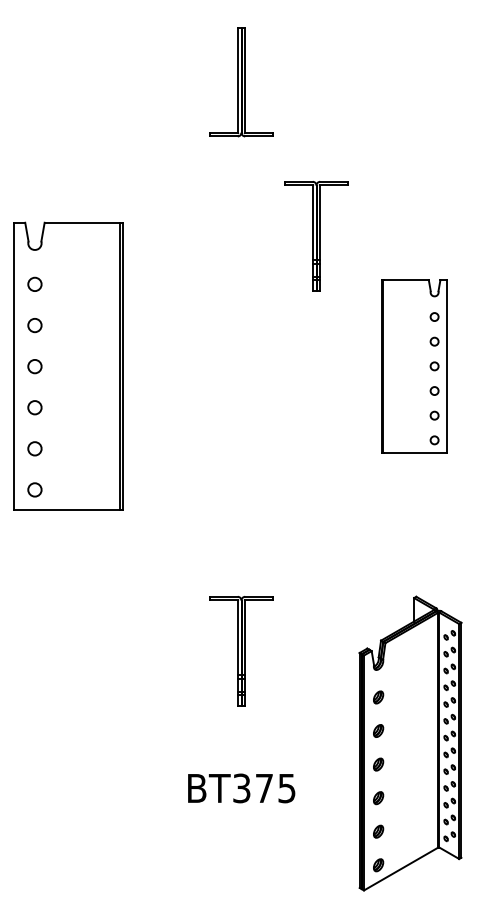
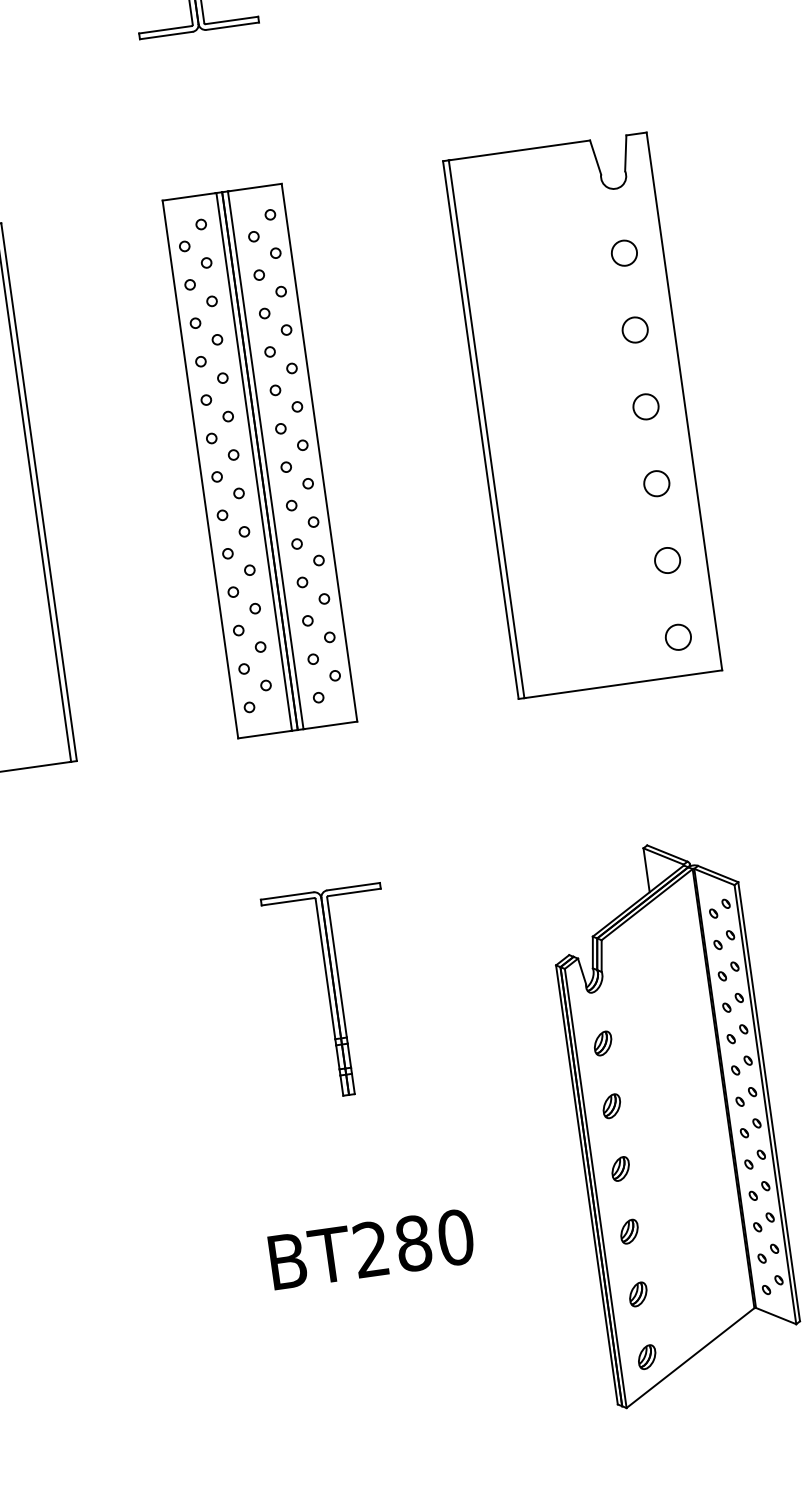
part: (316, 236) -> (365, 198), removed
part: (414, 365) -> (583, 413), size x1.67
part: (241, 366) -> (259, 460), added
text: (264, 788) -> (413, 1243), BT375 -> BT280

